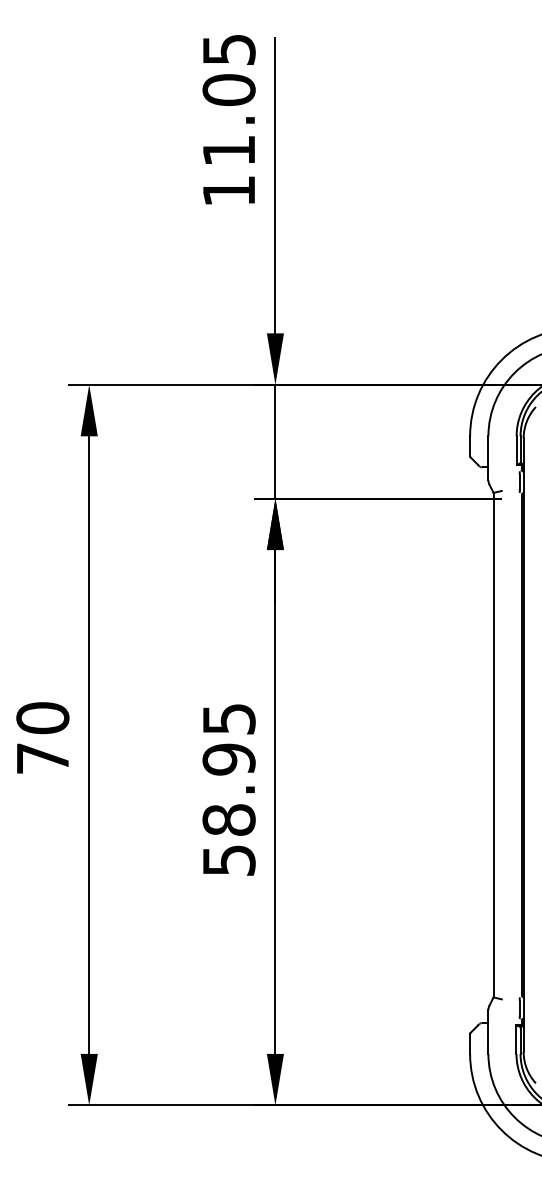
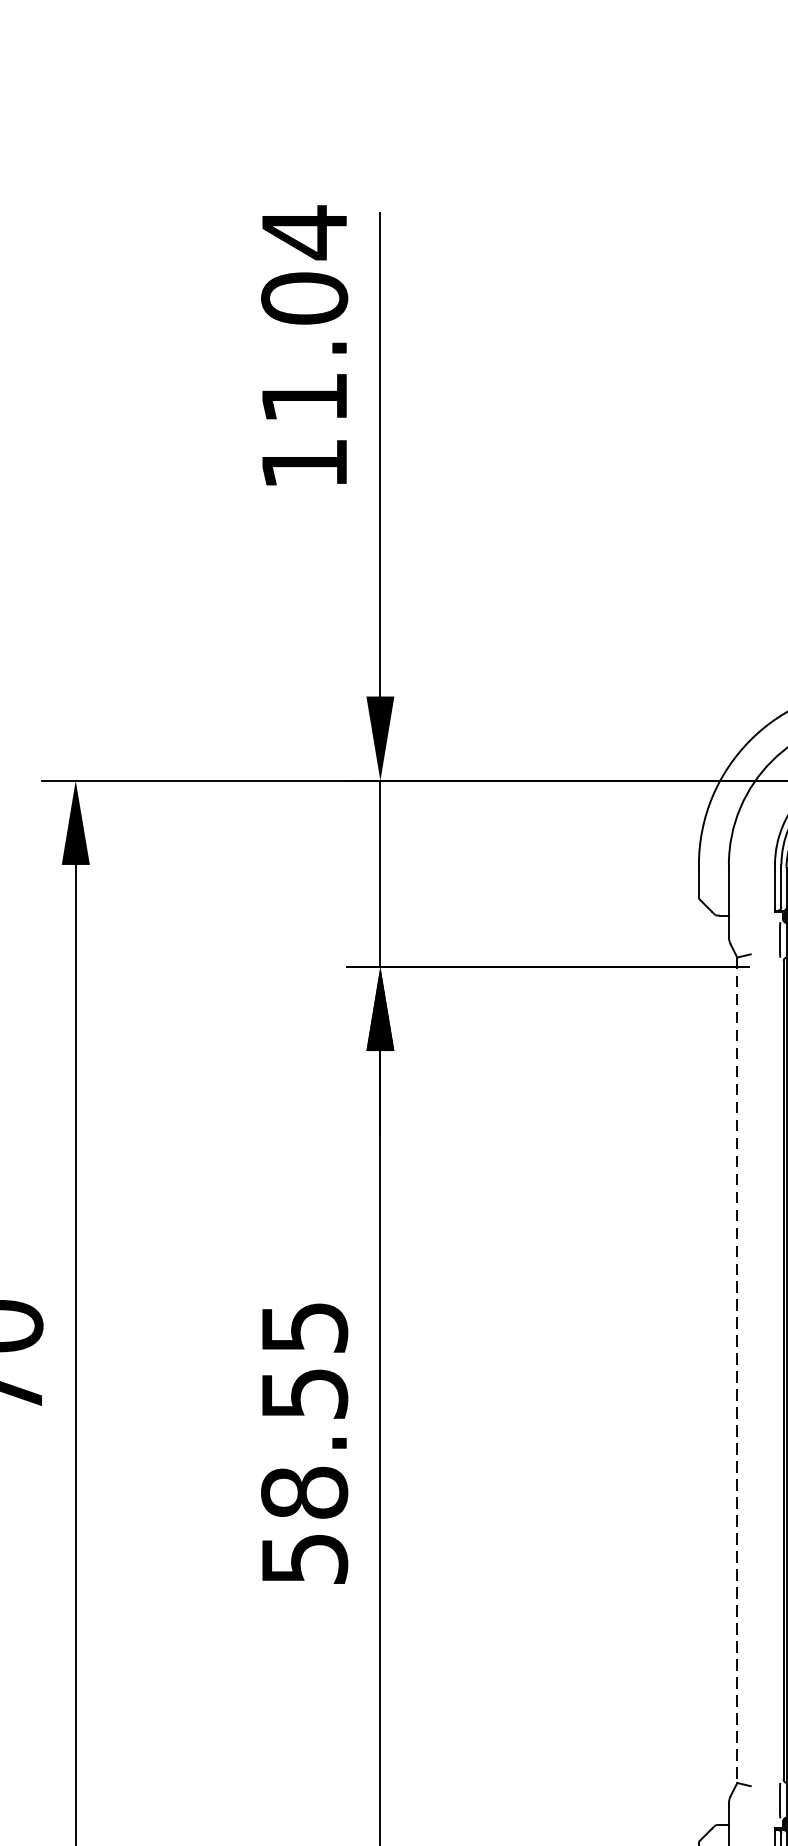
text: (229, 49) -> (305, 232), 11.05 -> 11.04
line: (493, 745) -> (737, 1370), solid -> dashed
text: (228, 759) -> (303, 1393), 58.95 -> 58.55

